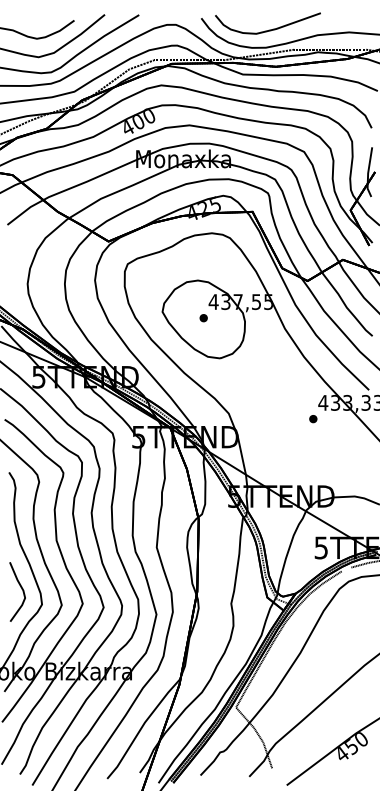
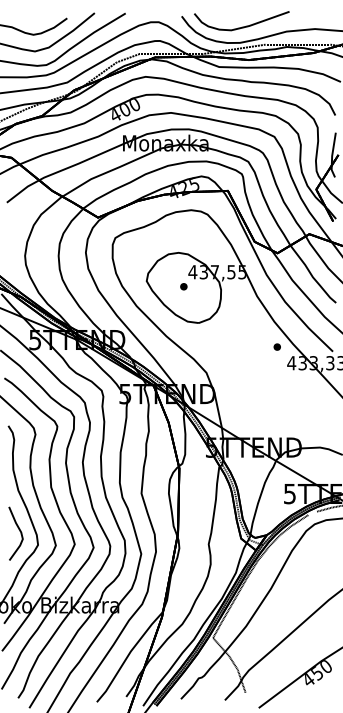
part: (313, 419) -> (277, 347), moved

